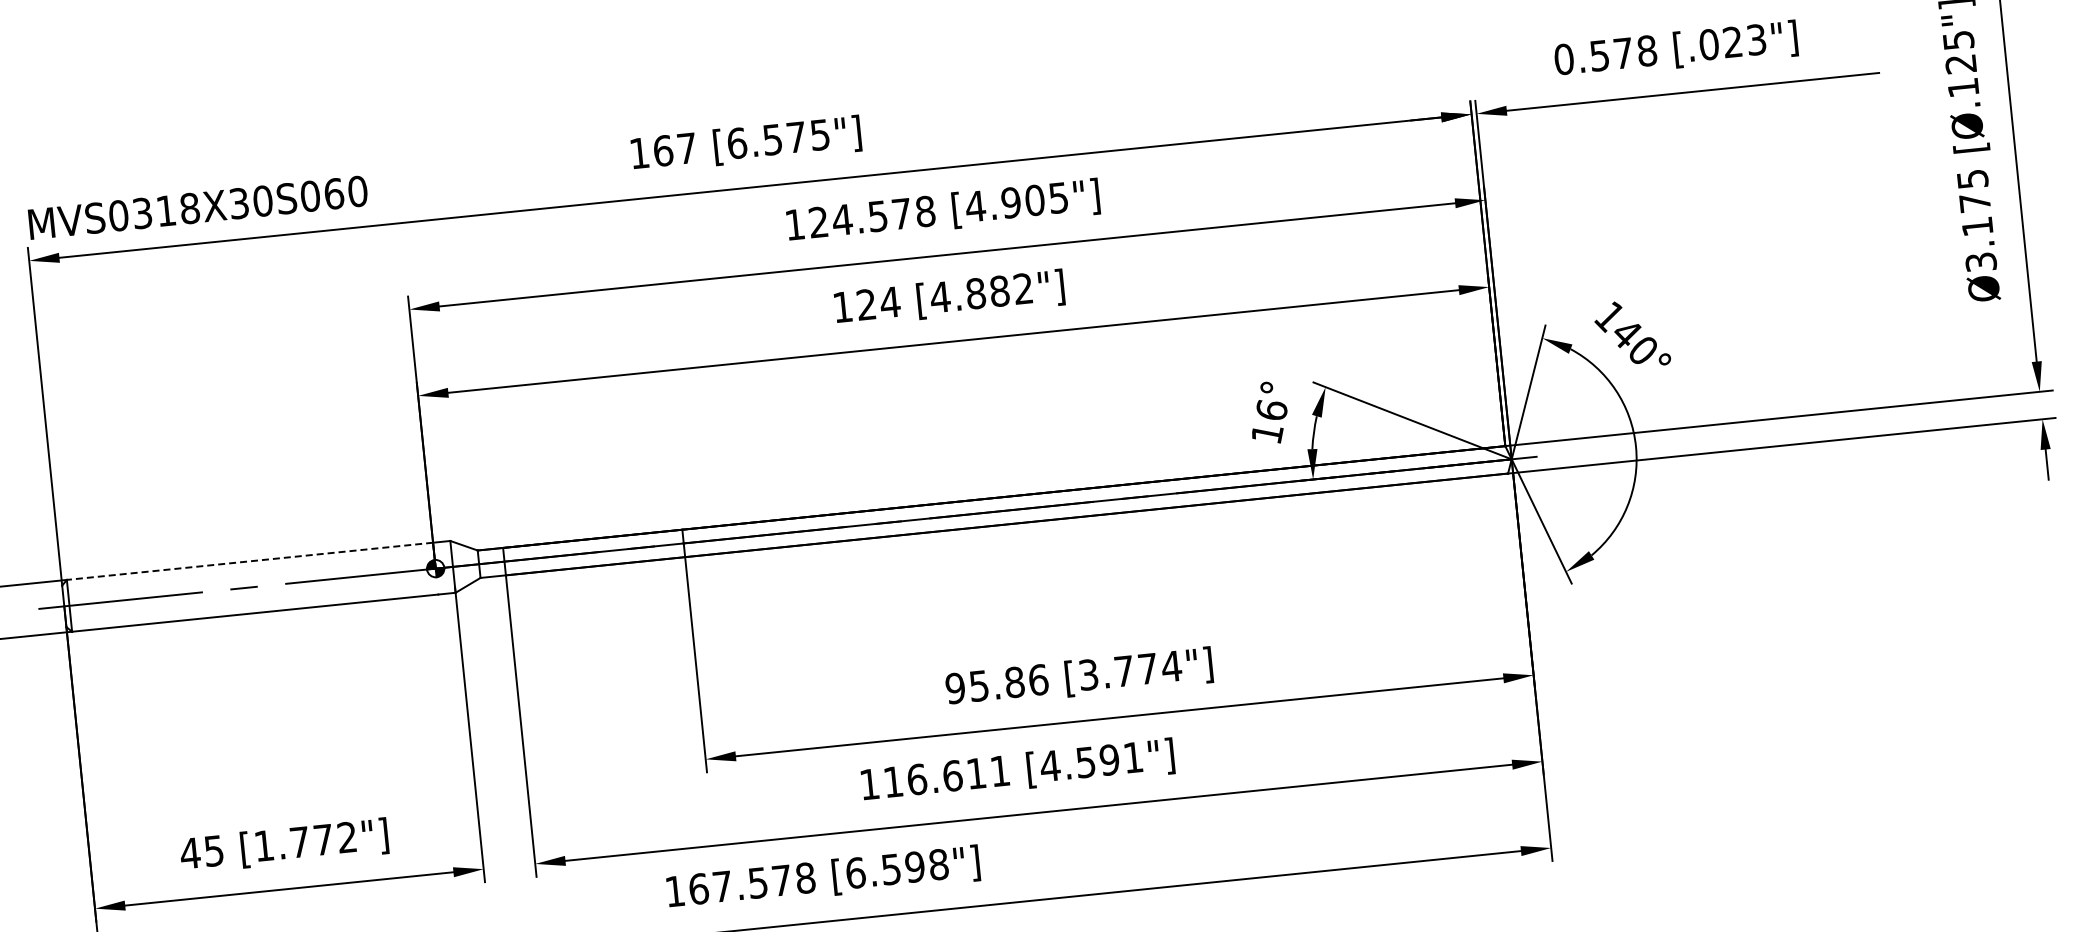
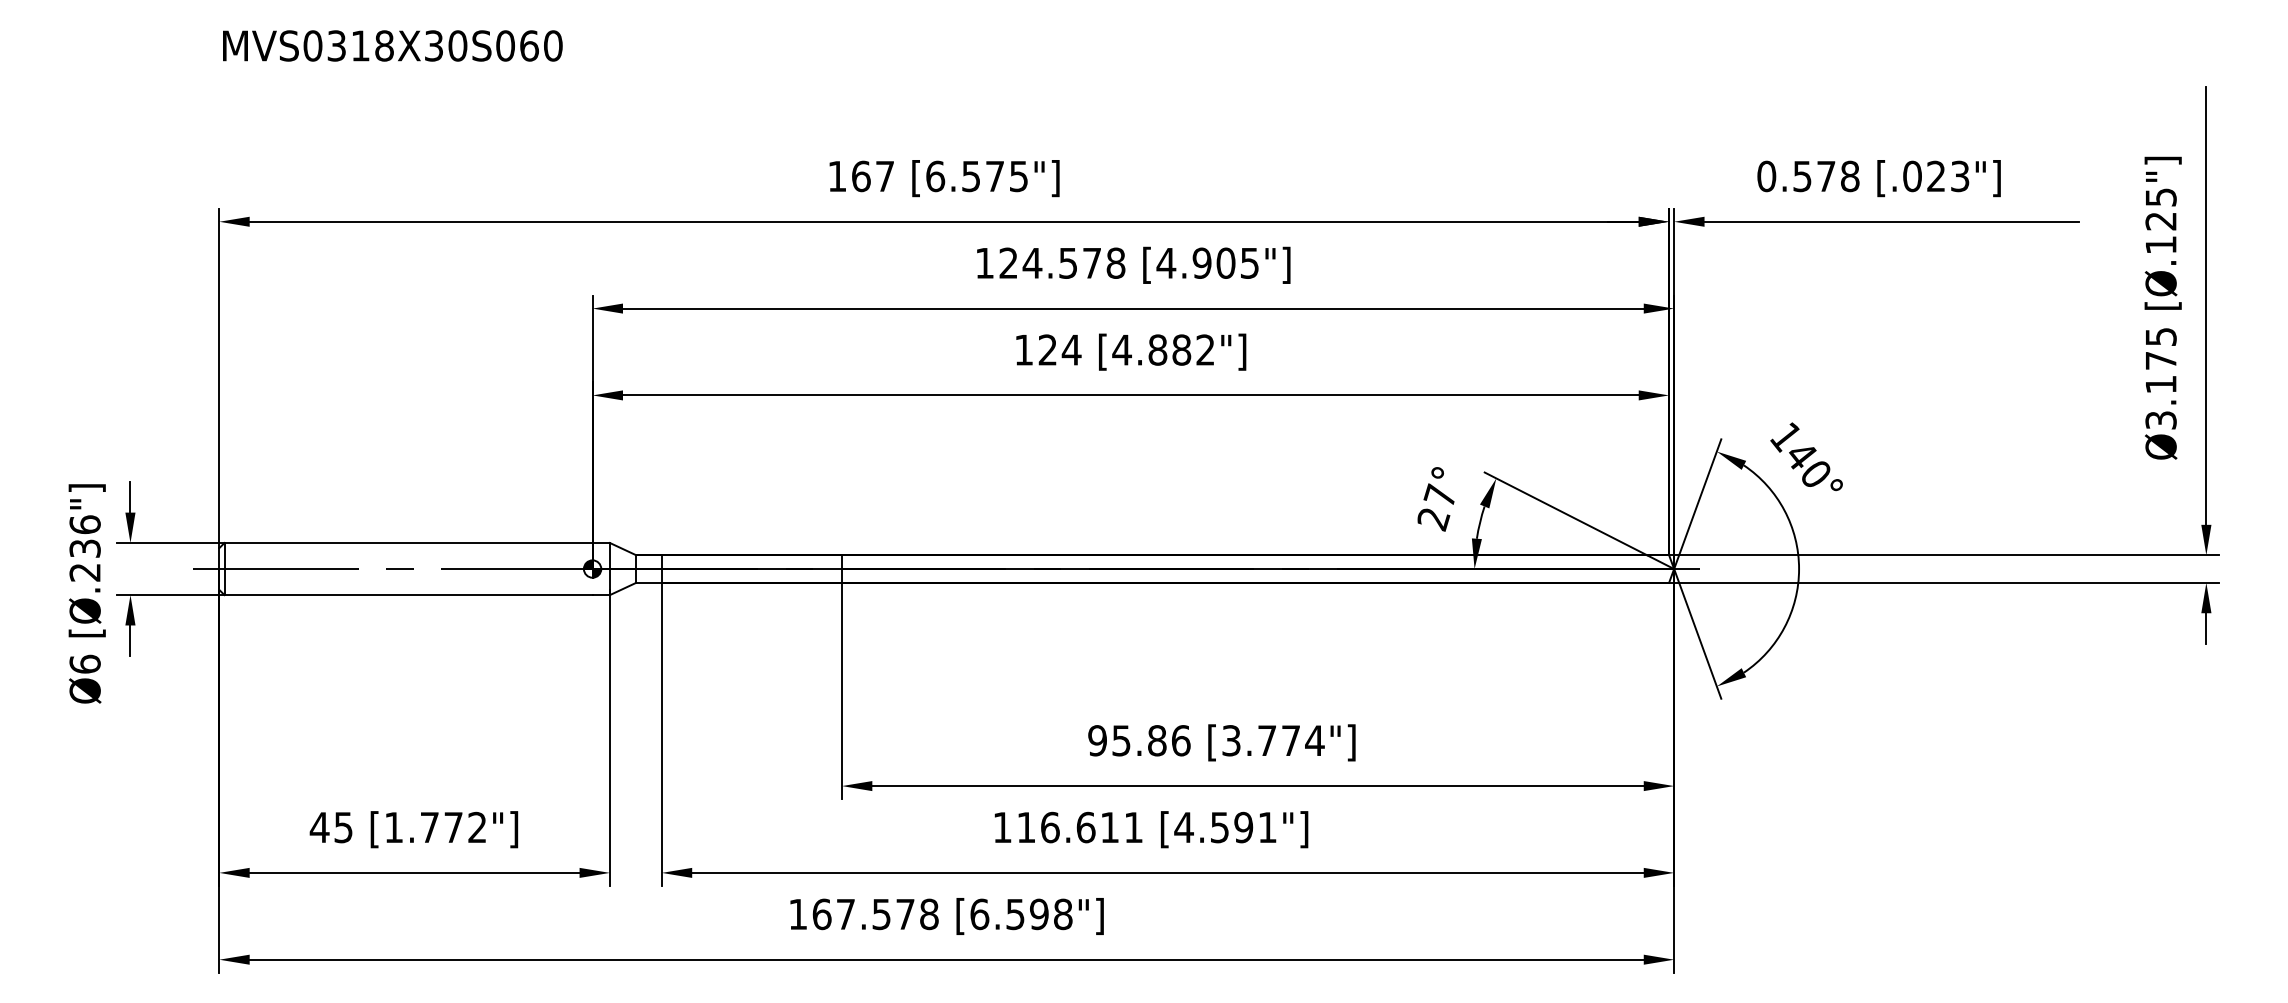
text: (197, 207) -> (392, 45), moved
text: (1269, 422) -> (1436, 507), 16° -> 27°
line: (249, 561) -> (408, 543), dashed -> solid

